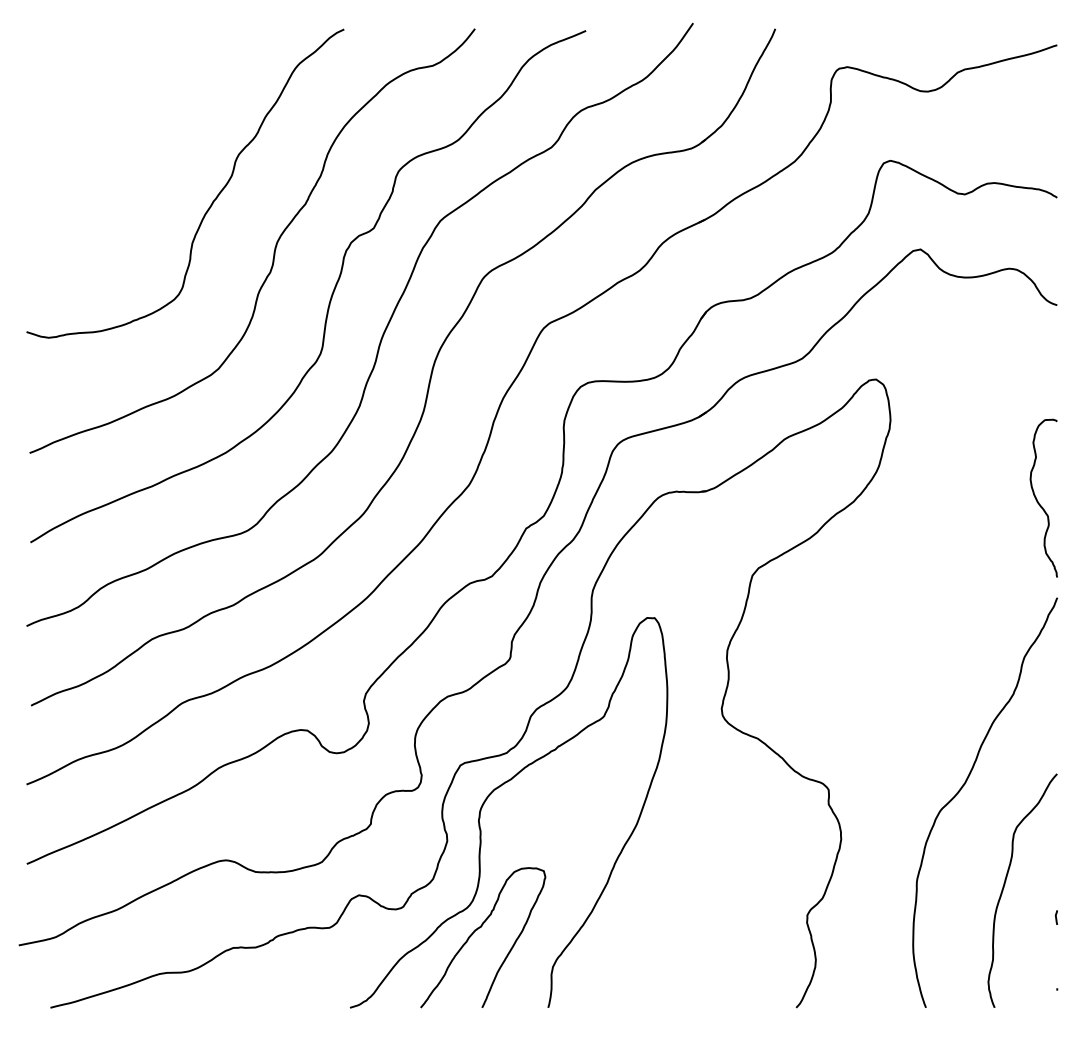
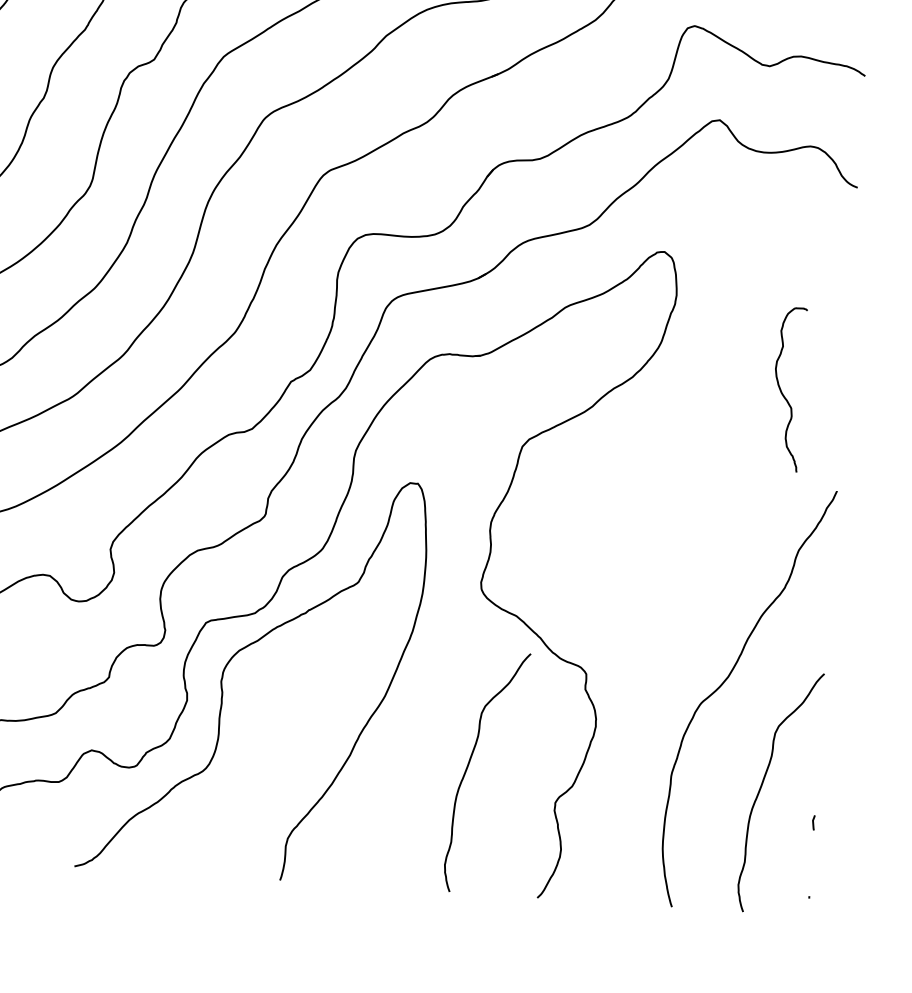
curve: (1037, 499) -> (781, 390), moved
curve: (722, 884) -> (469, 764), added
curve: (477, 930) -> (212, 795), removed

